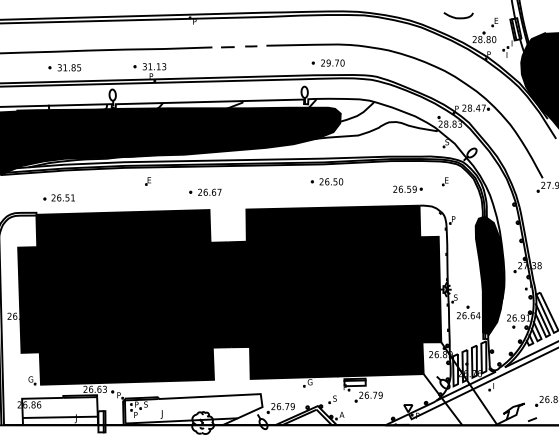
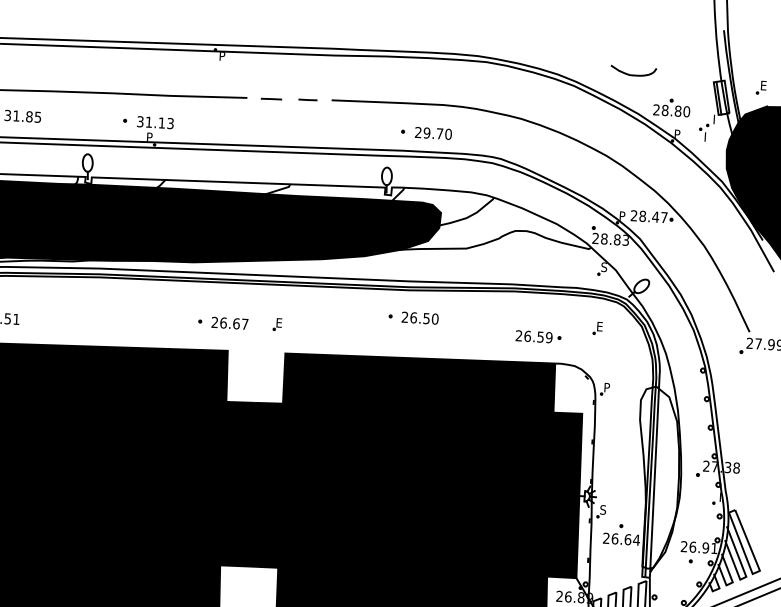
part: (494, 22) -> (760, 87), moved
part: (147, 181) -> (276, 324), moved
fill: (489, 274) -> (657, 477), removed

